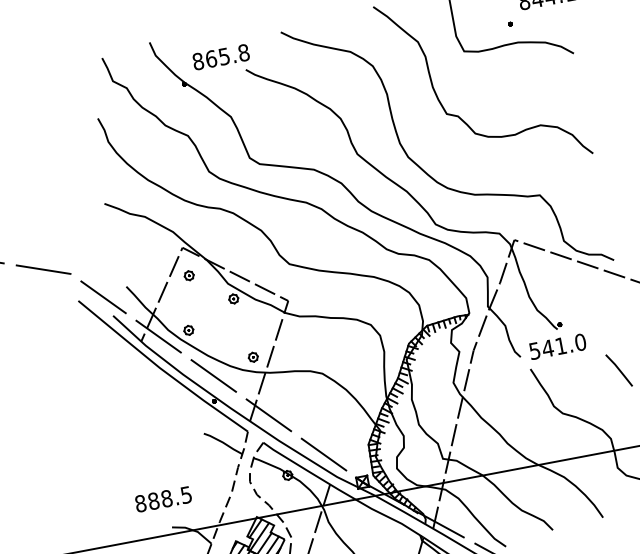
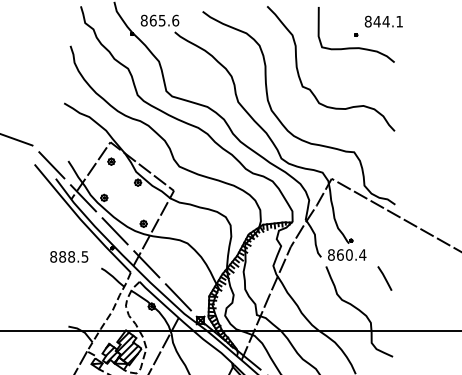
text: (243, 52) -> (175, 20), 865.8 -> 865.6
text: (558, 345) -> (347, 254), 541.0 -> 860.4
text: (163, 498) -> (69, 256), moved

